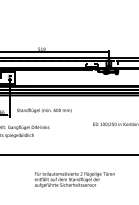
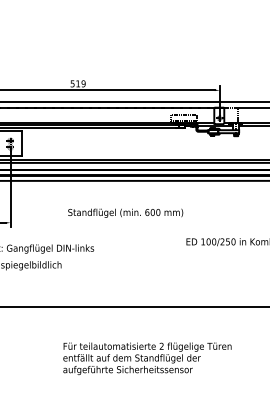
text: (44, 110) -> (125, 212), moved

